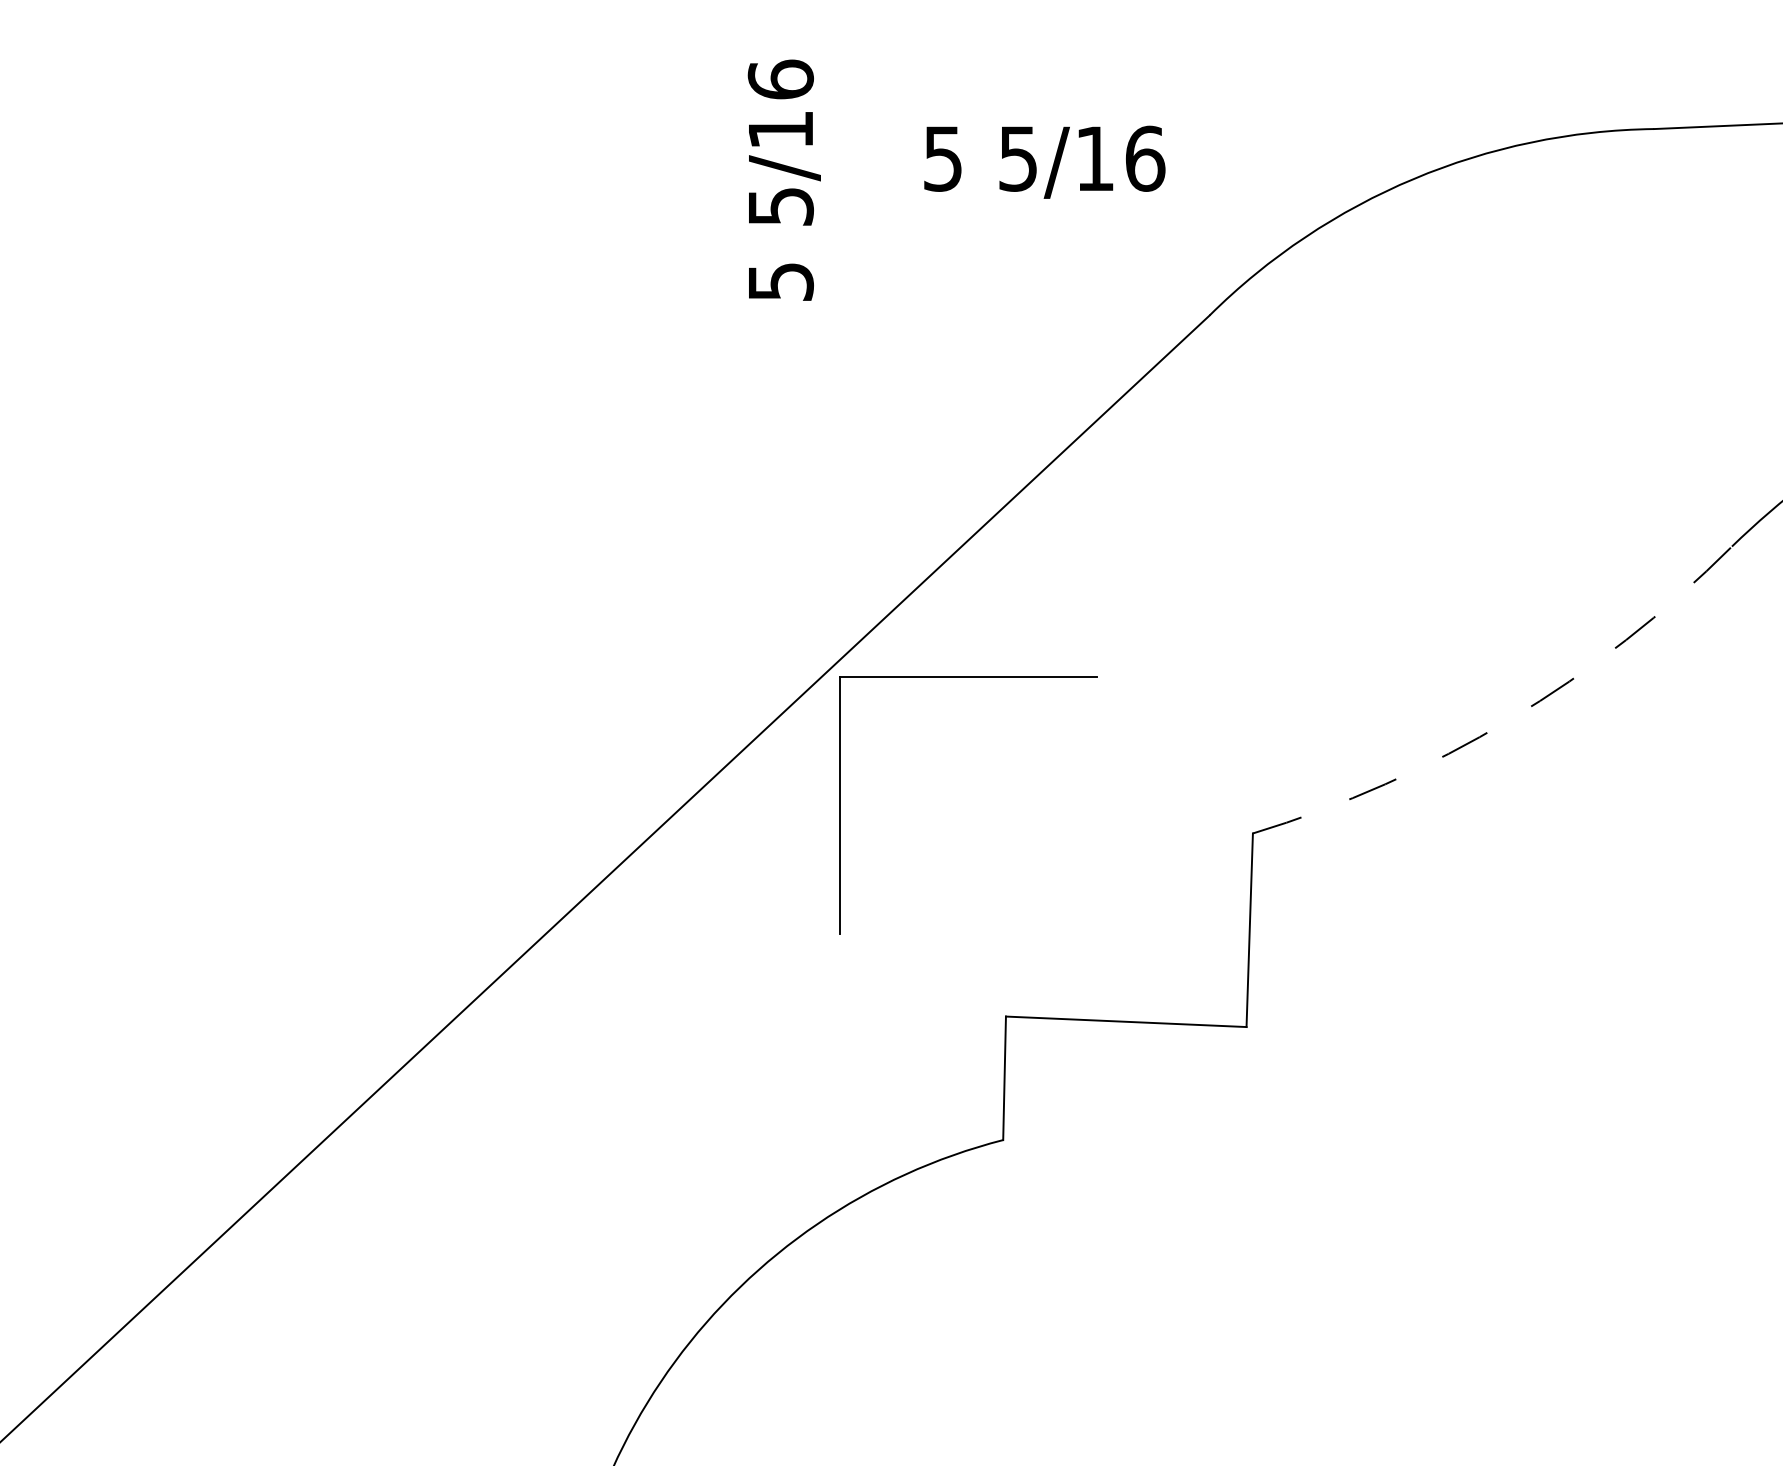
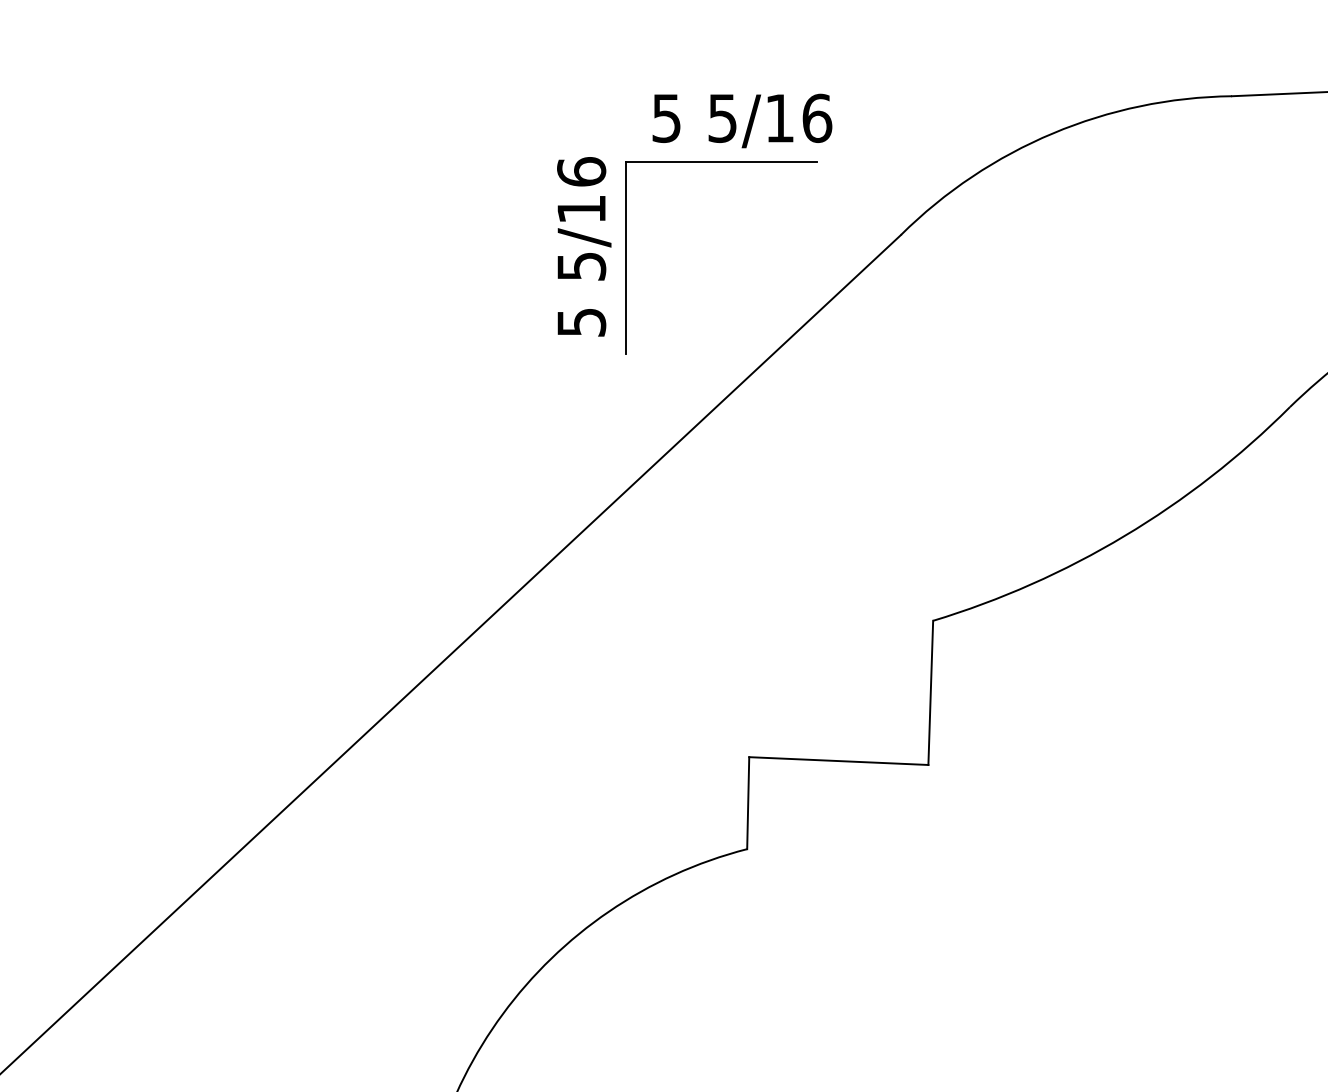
text: (1044, 161) -> (742, 120), moved
text: (783, 179) -> (583, 246), moved
part: (968, 677) -> (721, 162), moved
arc: (1510, 719) -> (1124, 535), dashed -> solid

